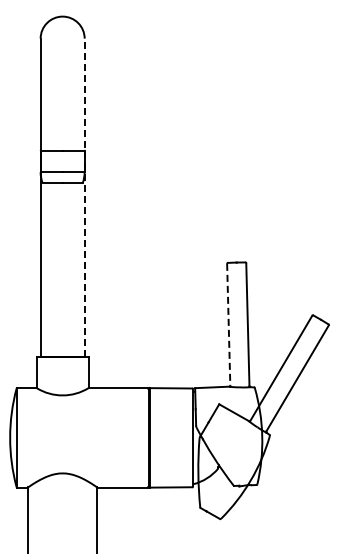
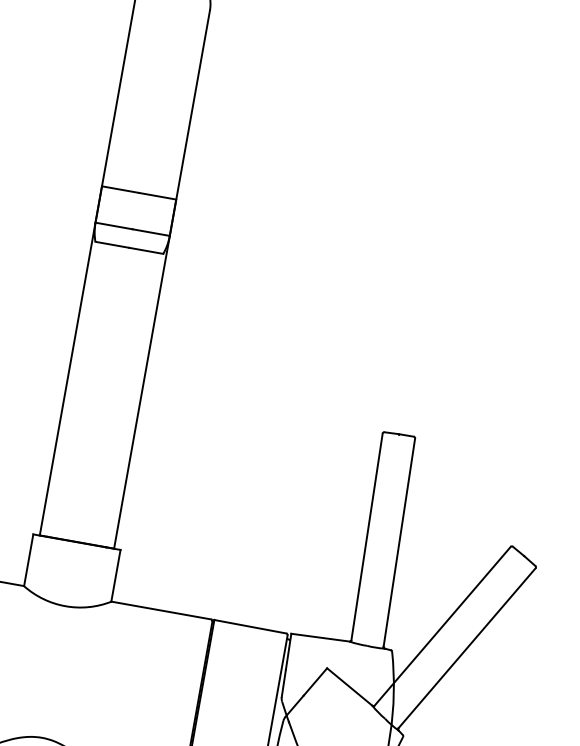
line: (84, 197) -> (161, 278), dashed -> solid
line: (228, 324) -> (366, 536), dashed -> solid

